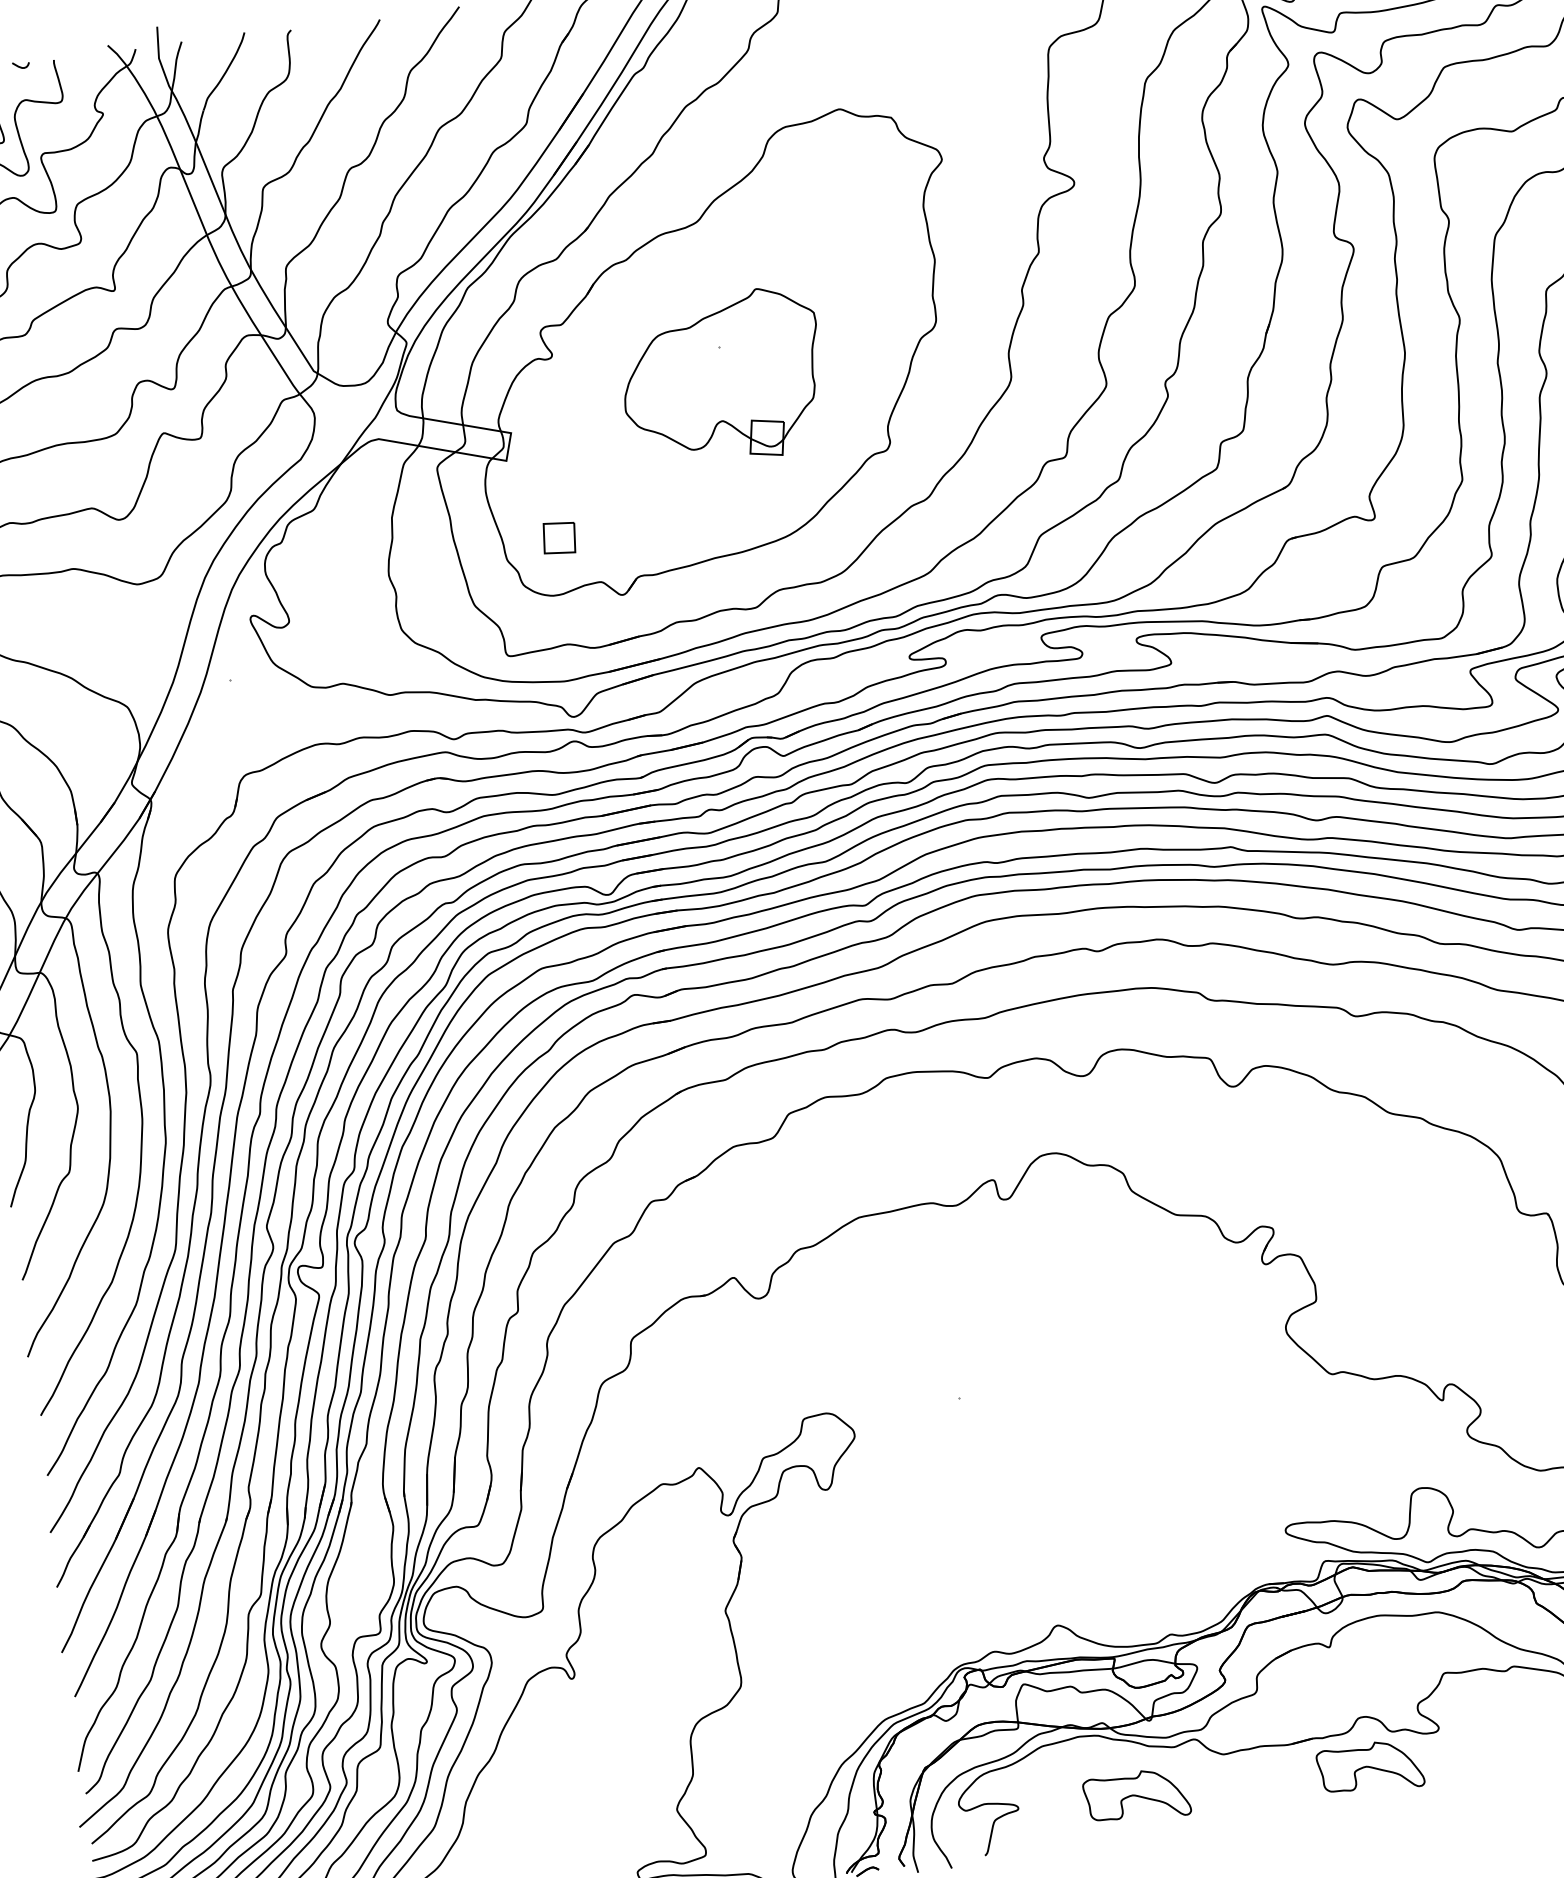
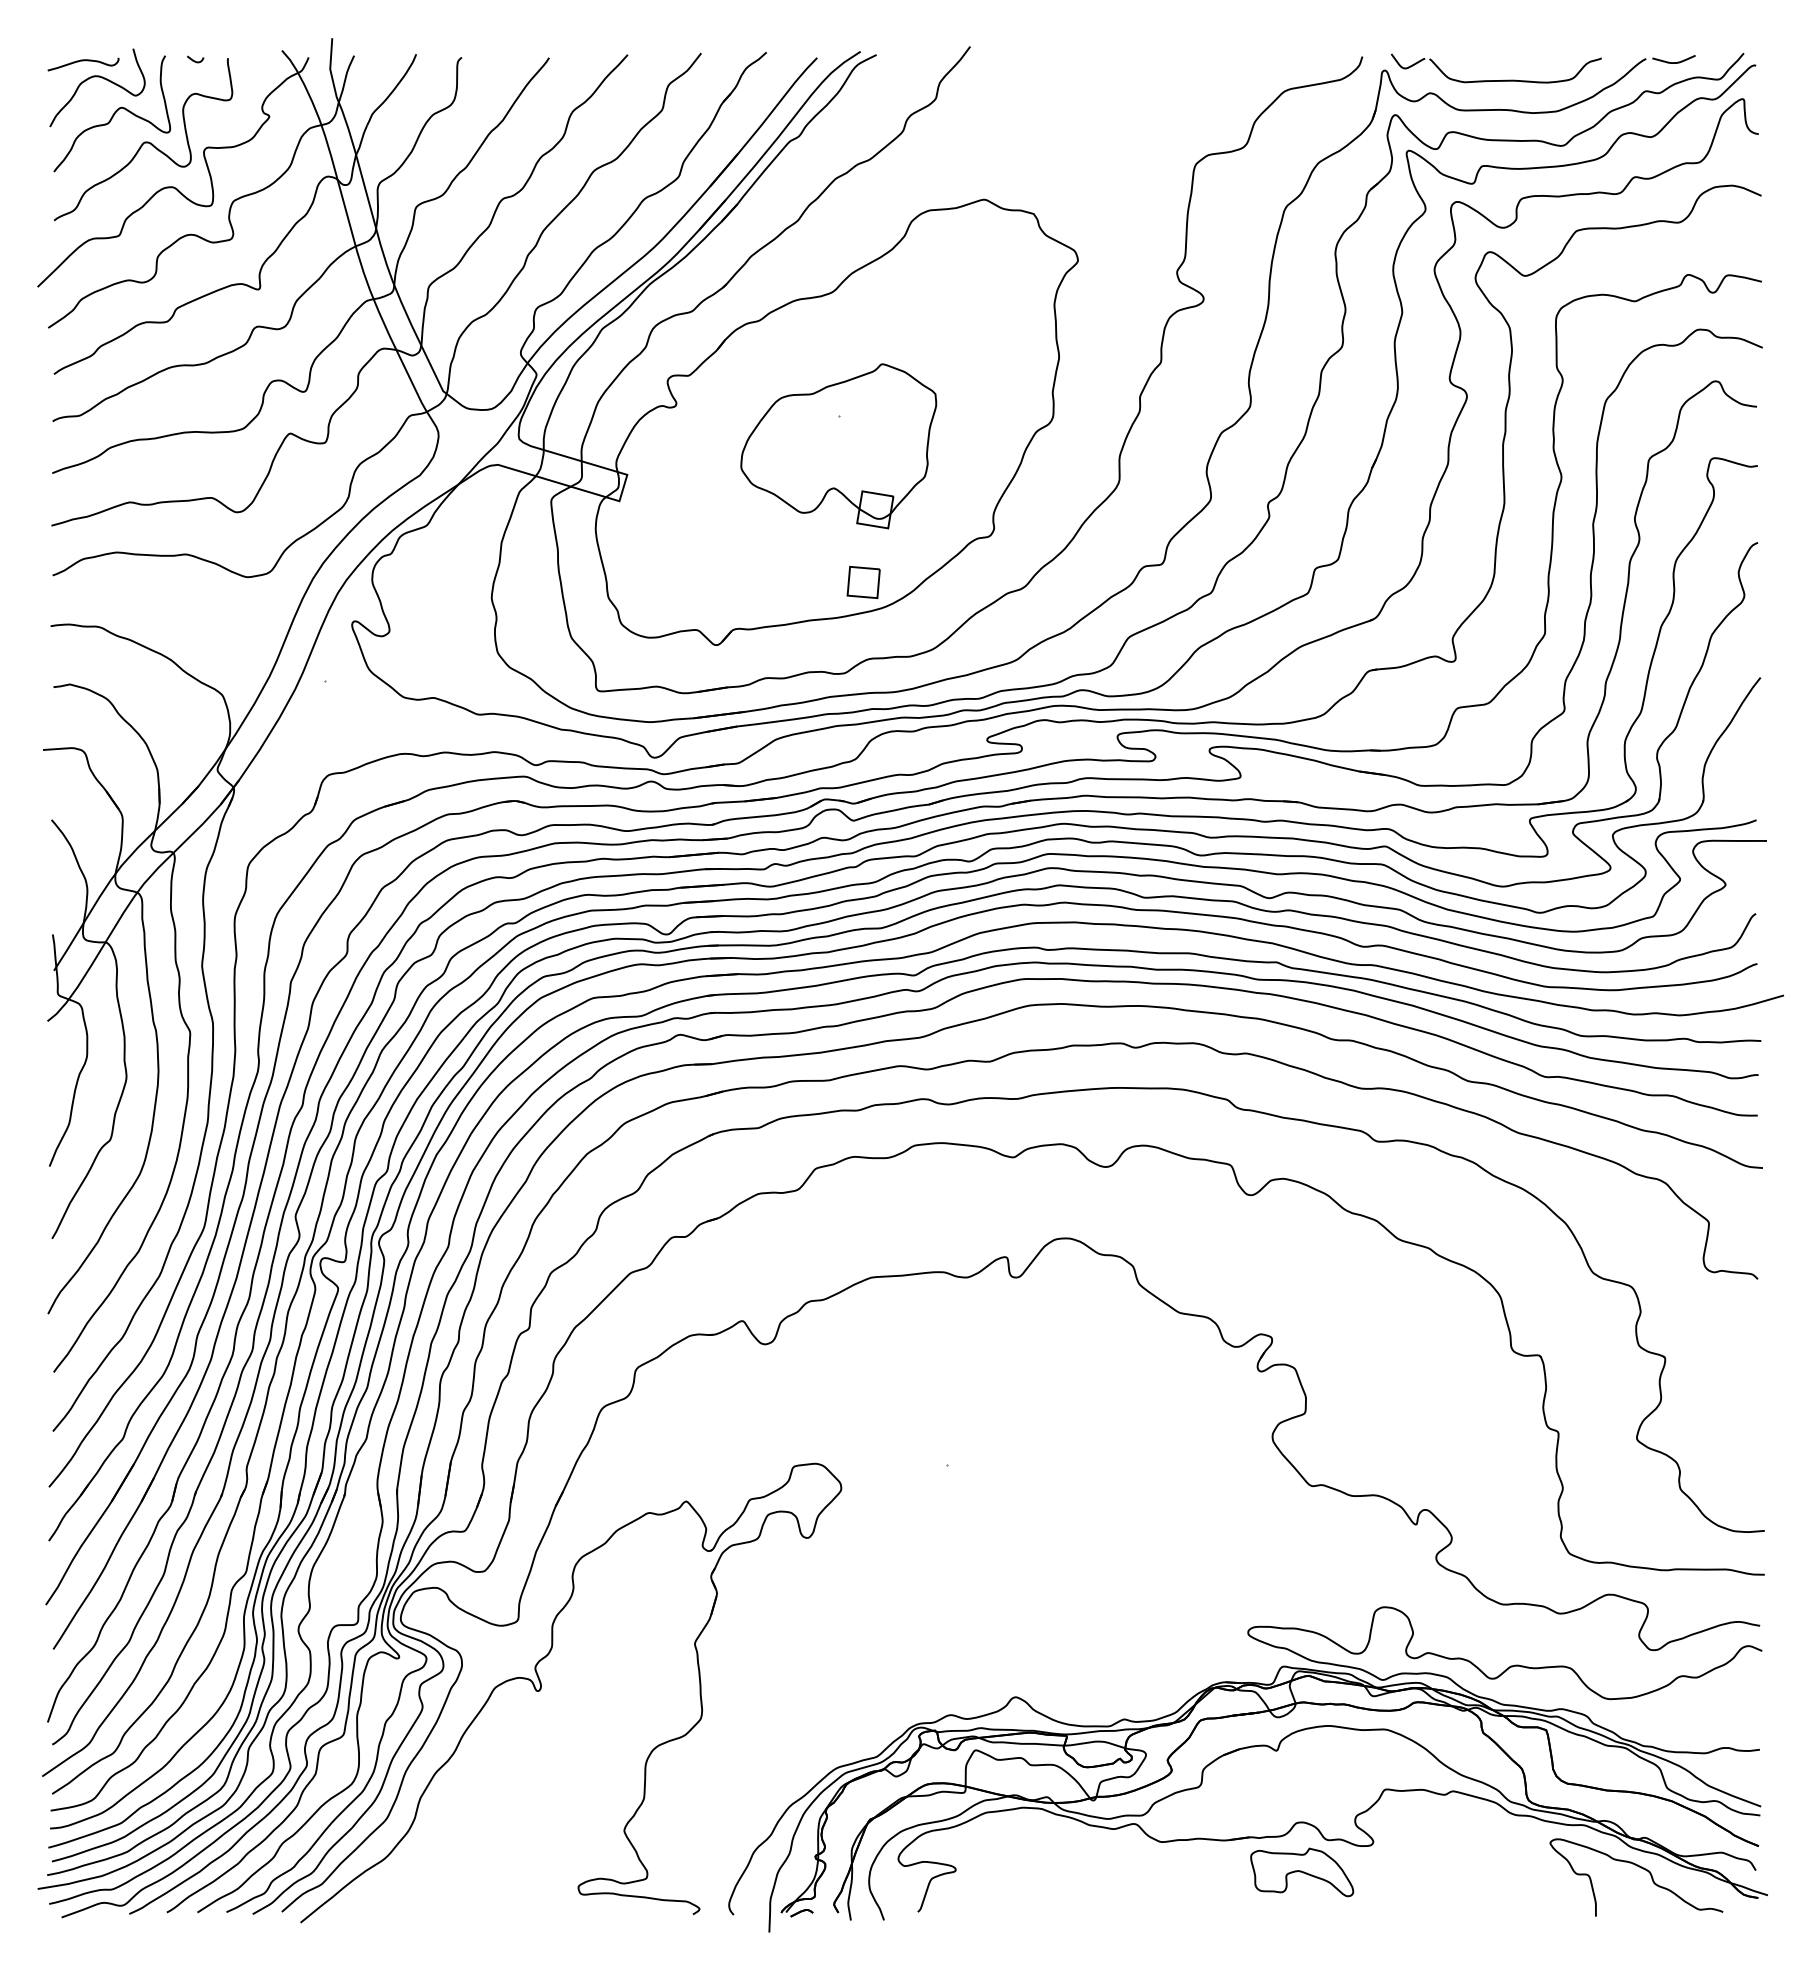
part: (559, 538) -> (863, 582), moved
part: (1137, 1796) -> (1072, 1872), removed

